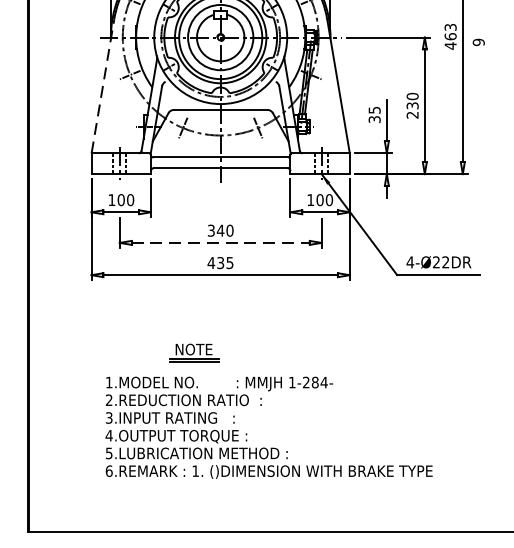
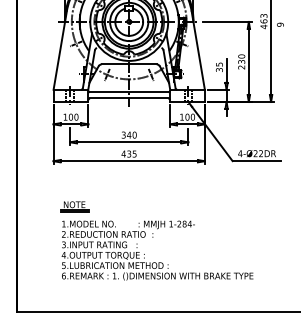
line: (103, 86) -> (60, 50), dashed -> solid
line: (221, 243) -> (129, 142), dashed -> solid
part: (193, 352) -> (74, 206), moved

